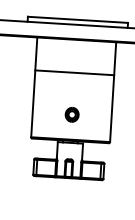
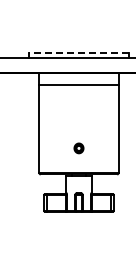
line: (77, 20) -> (78, 53), solid -> dashed
line: (74, 73) -> (78, 85), moved
part: (71, 114) -> (78, 148), size x0.7

